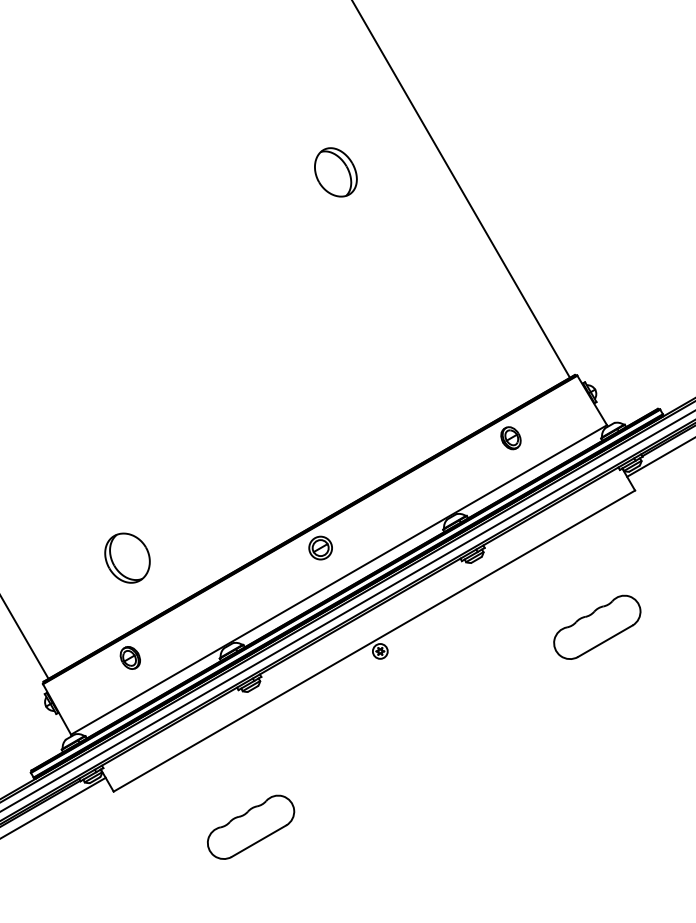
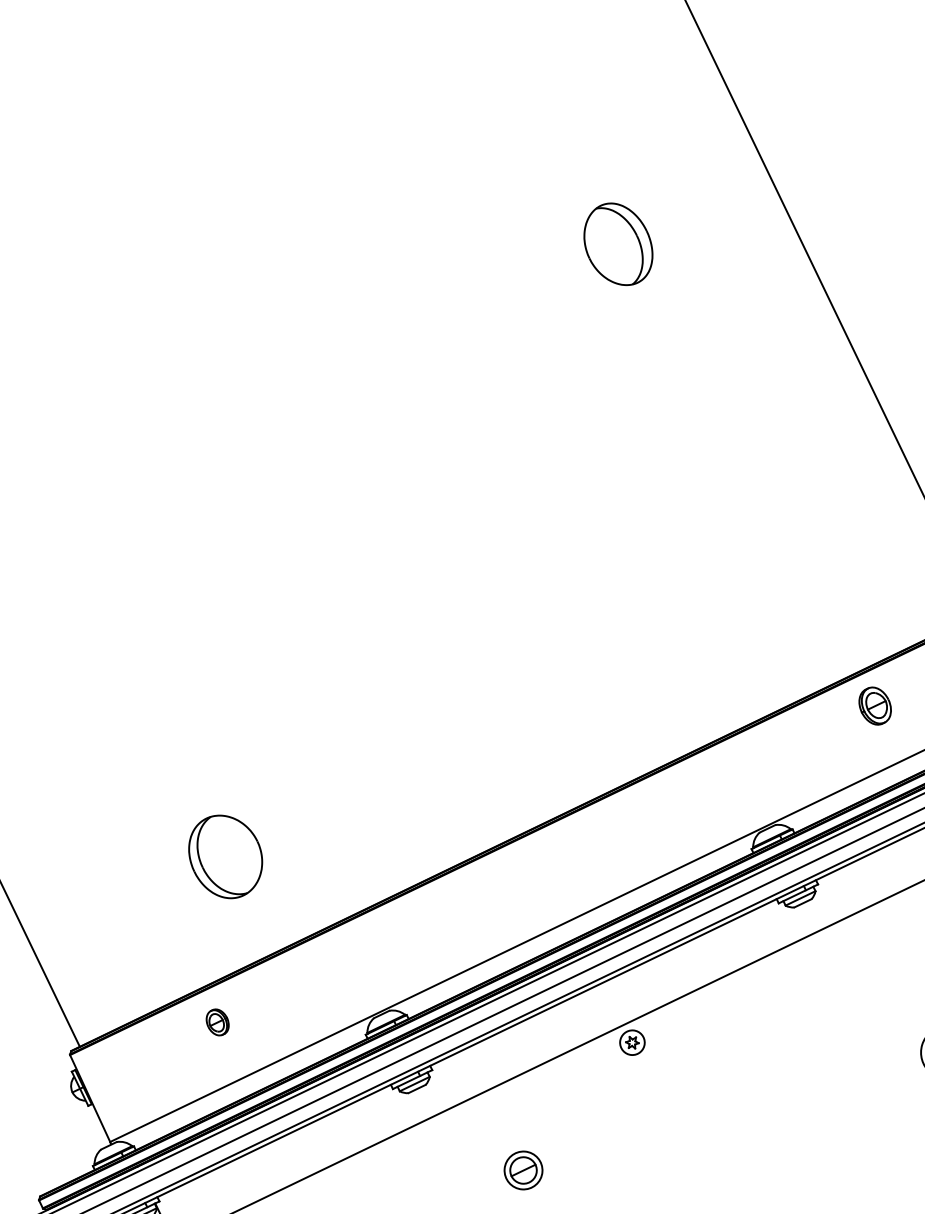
part: (320, 547) -> (523, 1169), moved
part: (129, 657) -> (216, 1021), size x0.7

